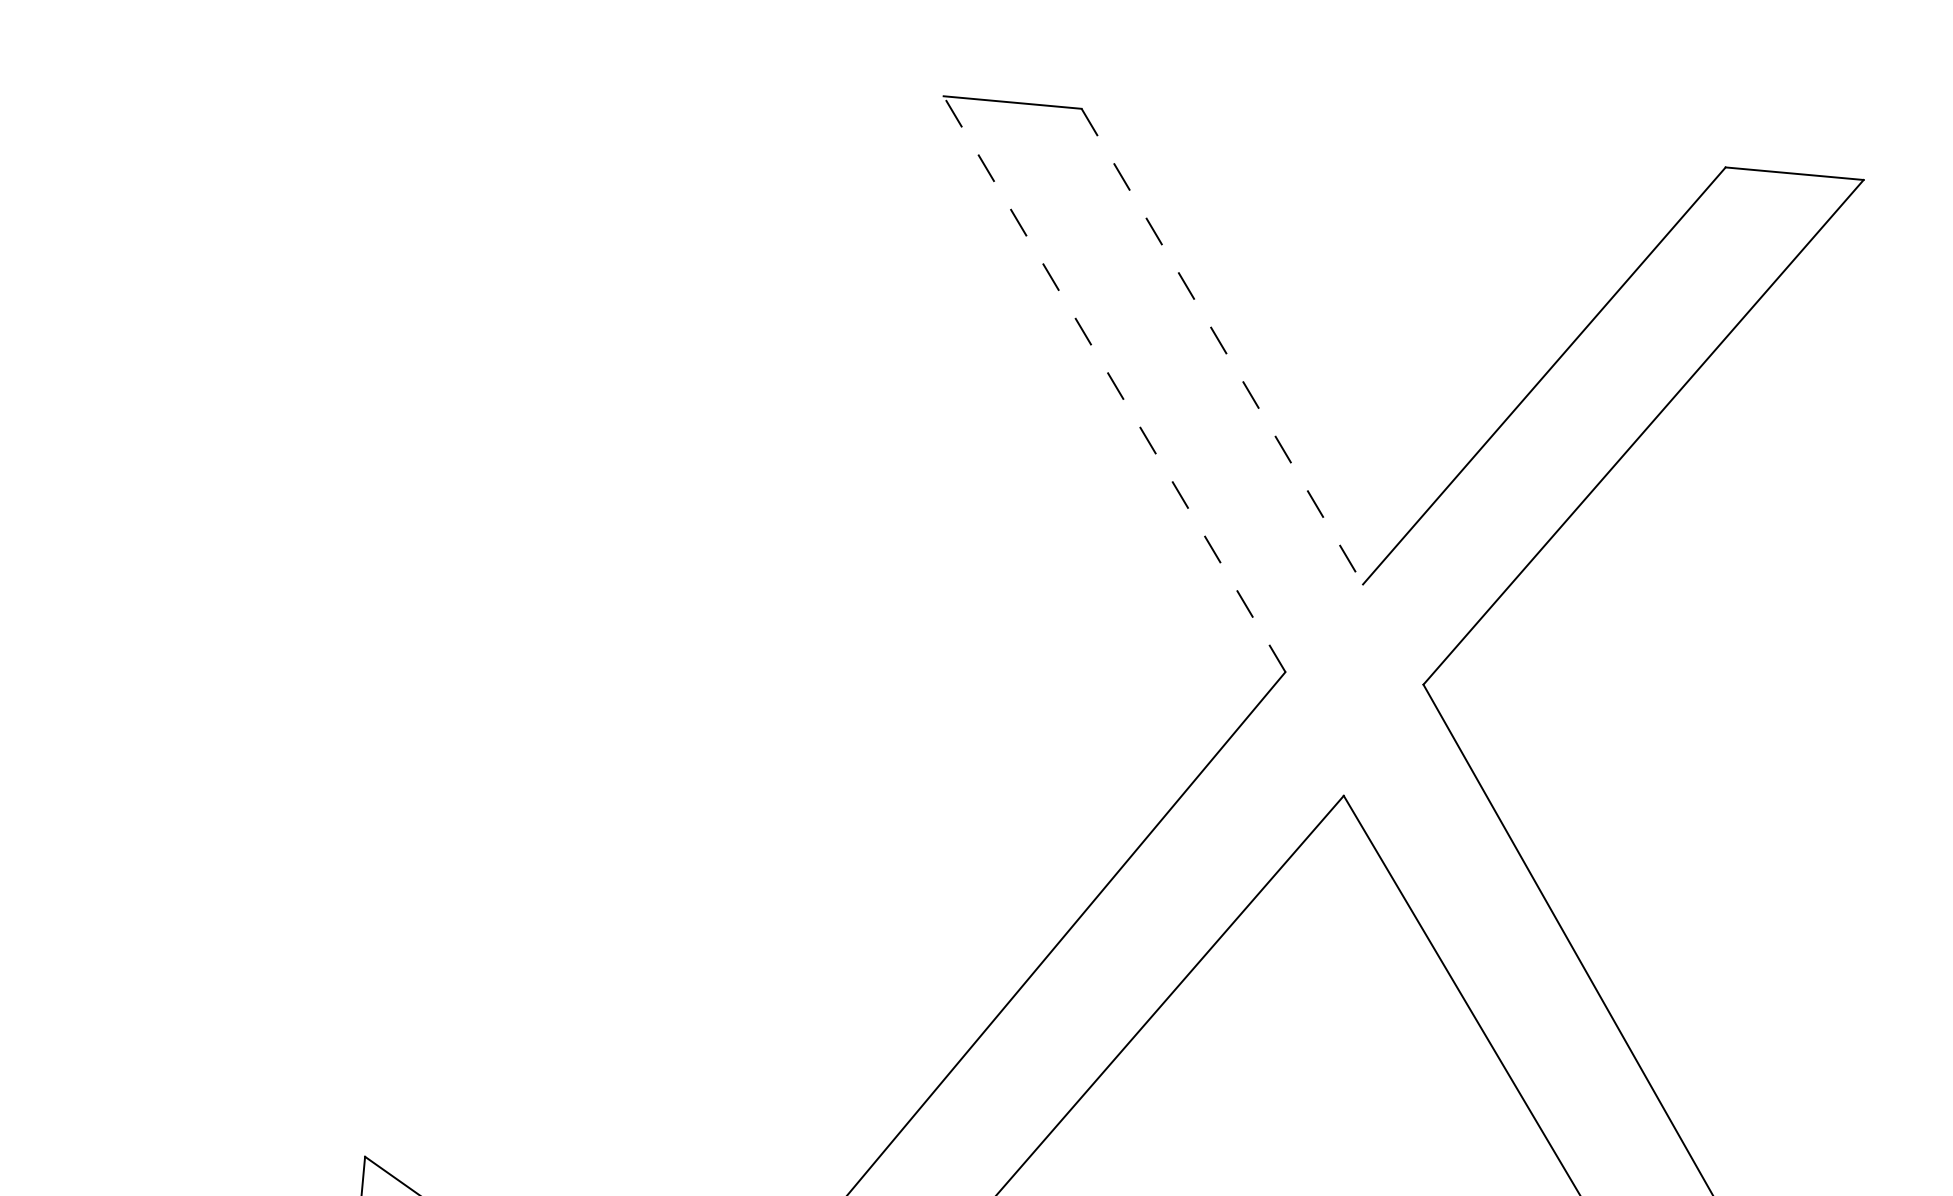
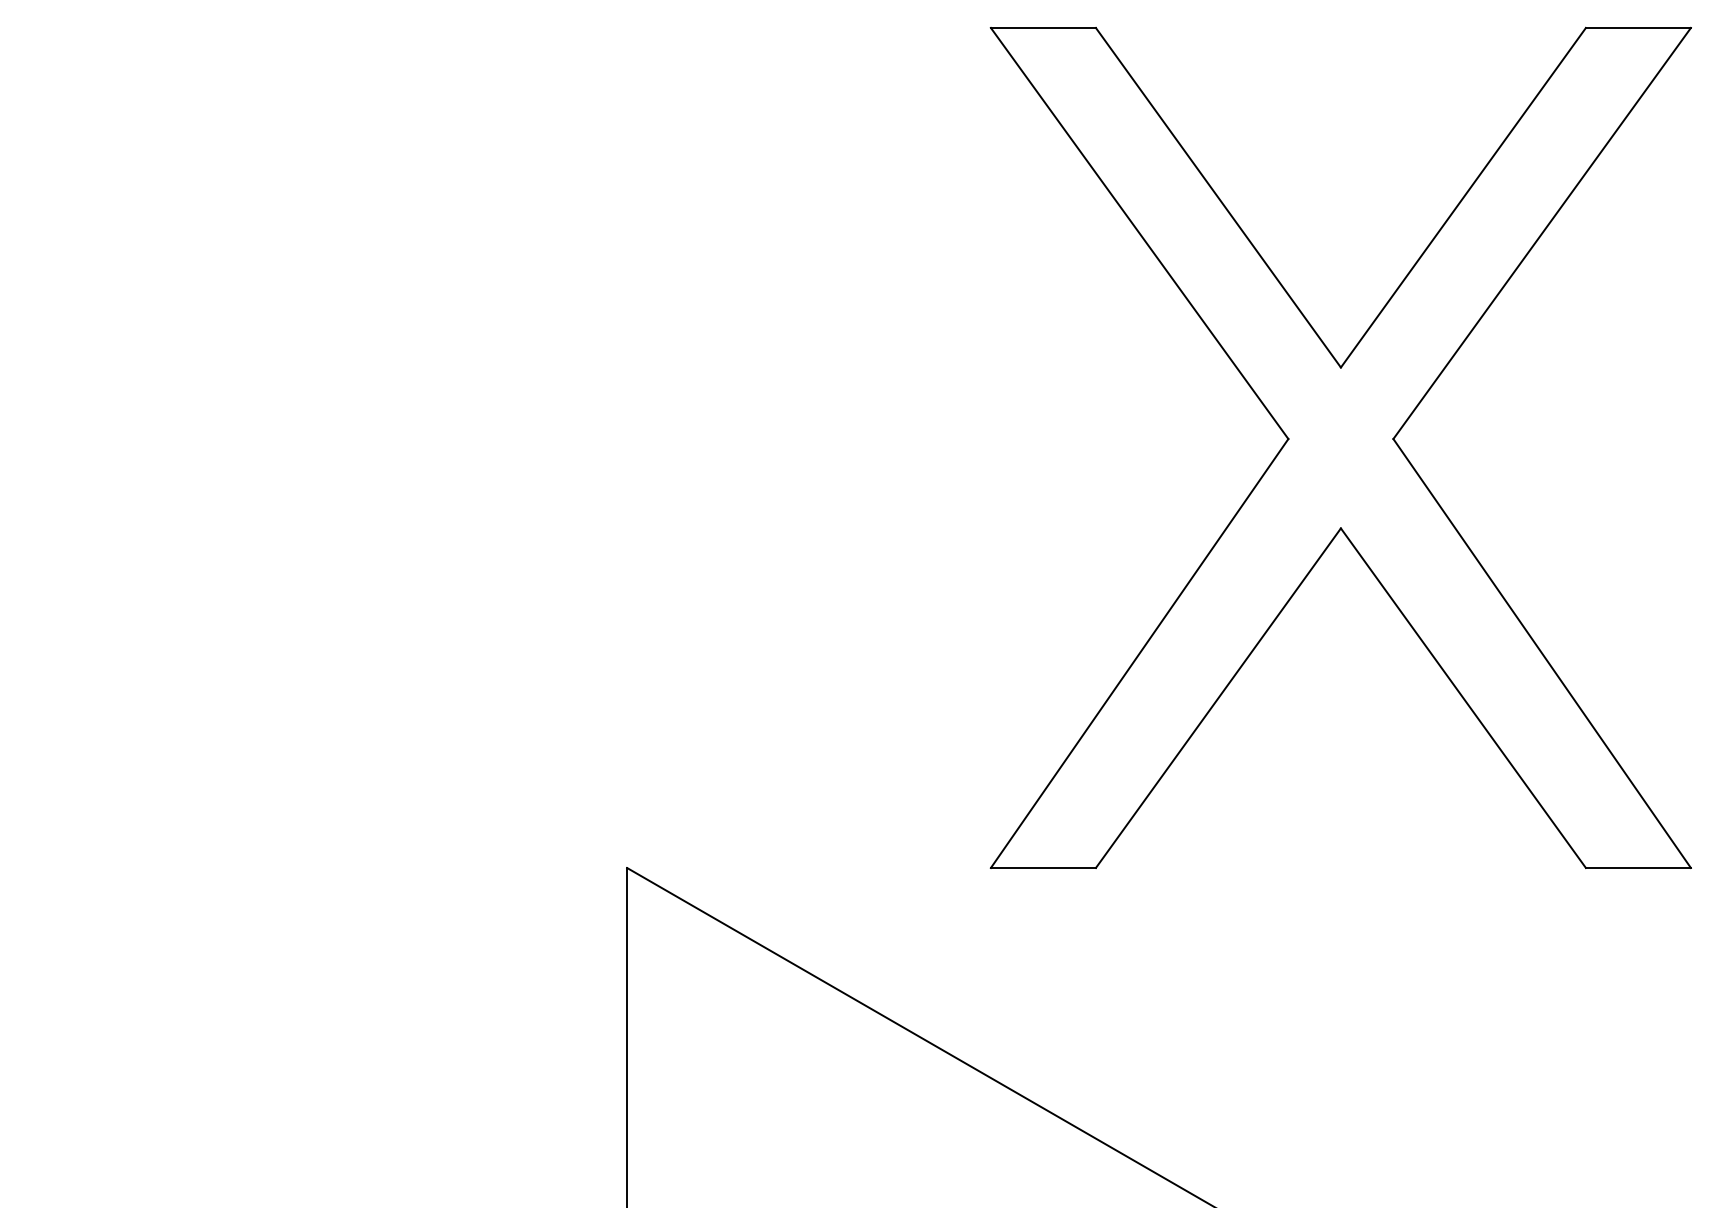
line: (1222, 347) -> (1218, 198), dashed -> solid
line: (1114, 384) -> (1139, 233), dashed -> solid

